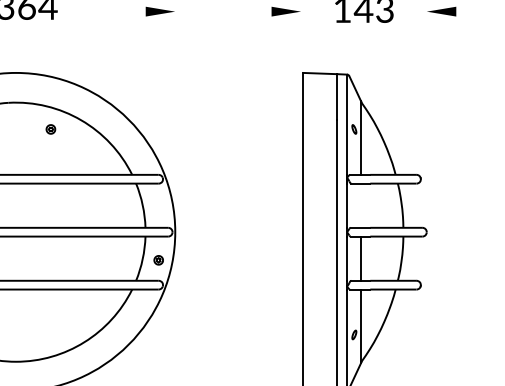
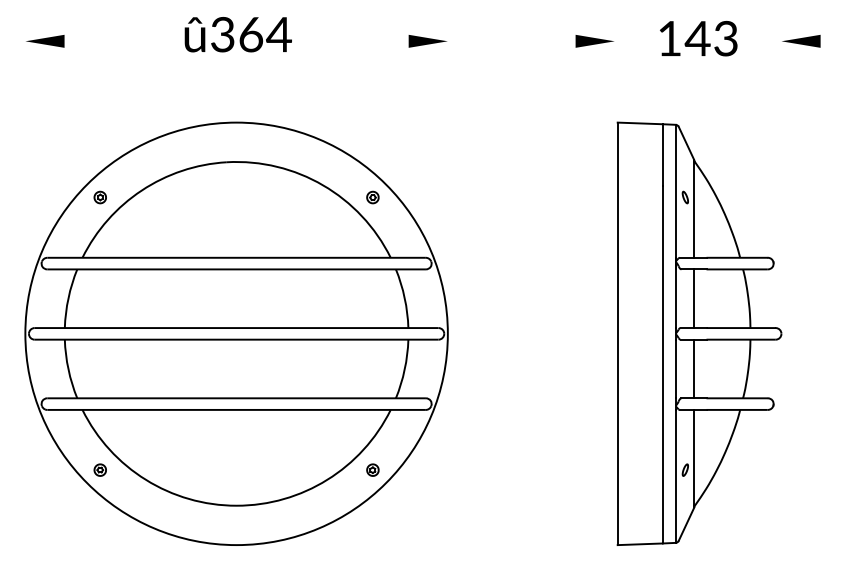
part: (50, 129) -> (372, 197), moved
line: (361, 205) -> (694, 298), added
part: (158, 259) -> (372, 469), moved

